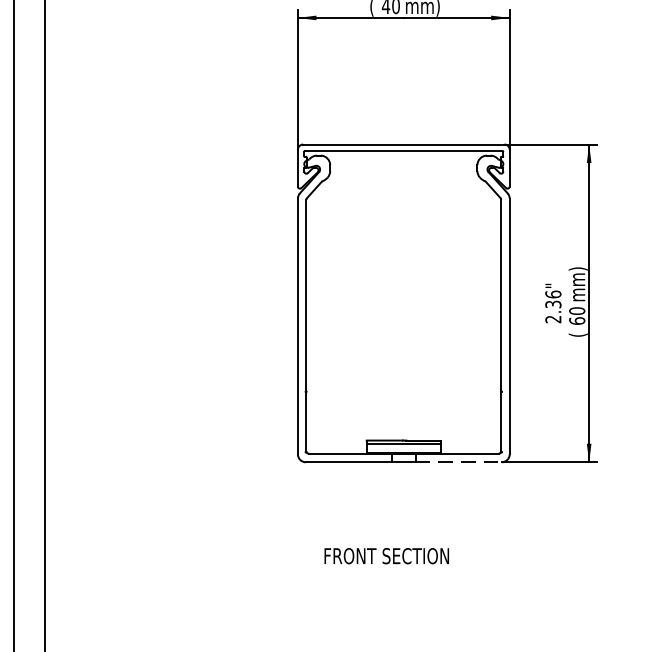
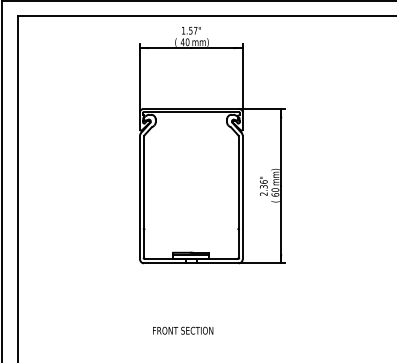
line: (459, 462) -> (218, 263), dashed -> solid
text: (387, 555) -> (183, 330), moved

